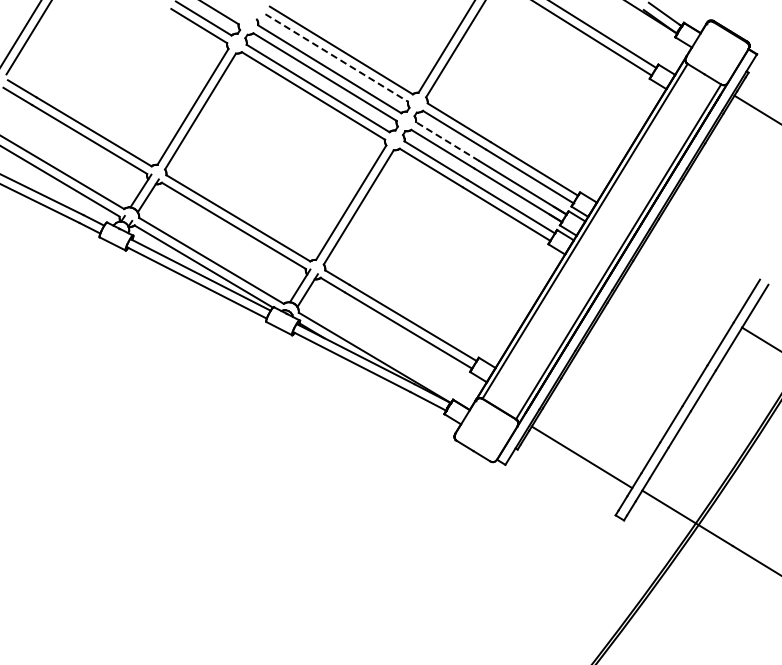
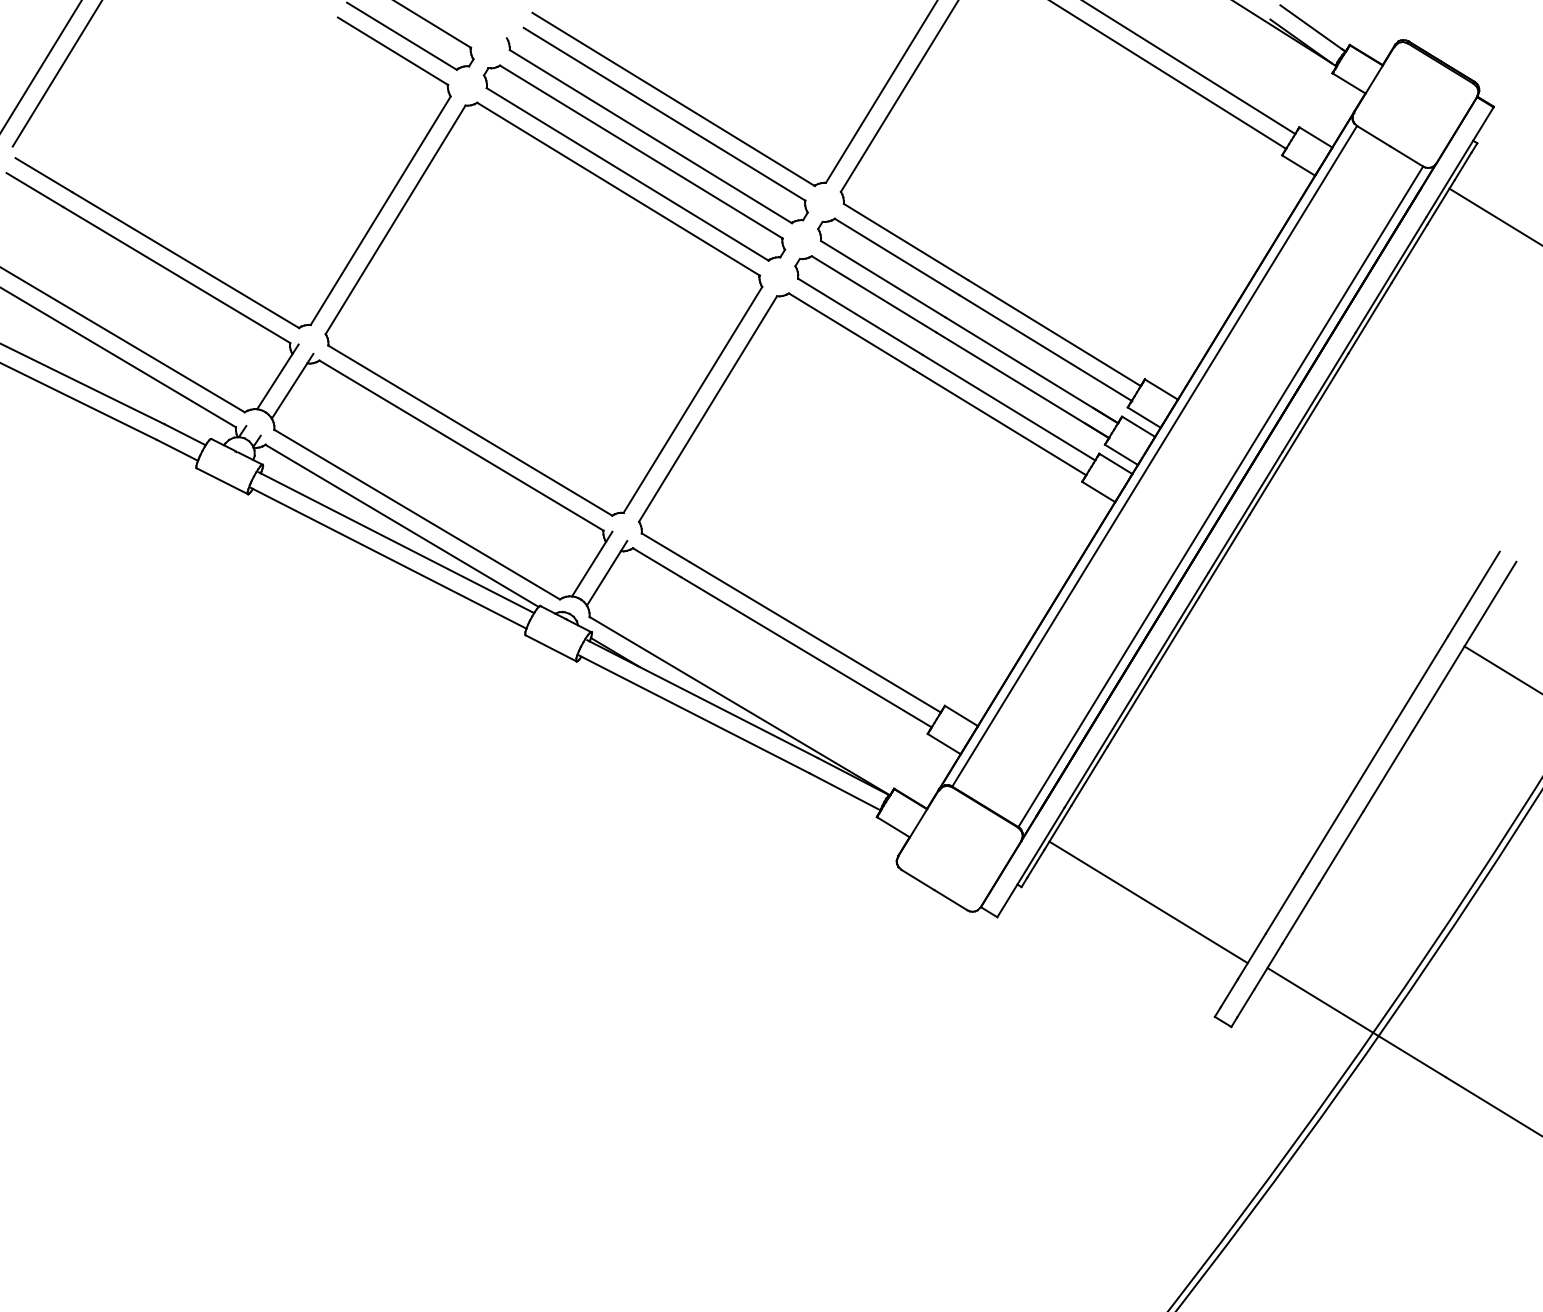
line: (336, 58) -> (663, 115), dashed -> solid
line: (447, 141) -> (883, 279), dashed -> solid

